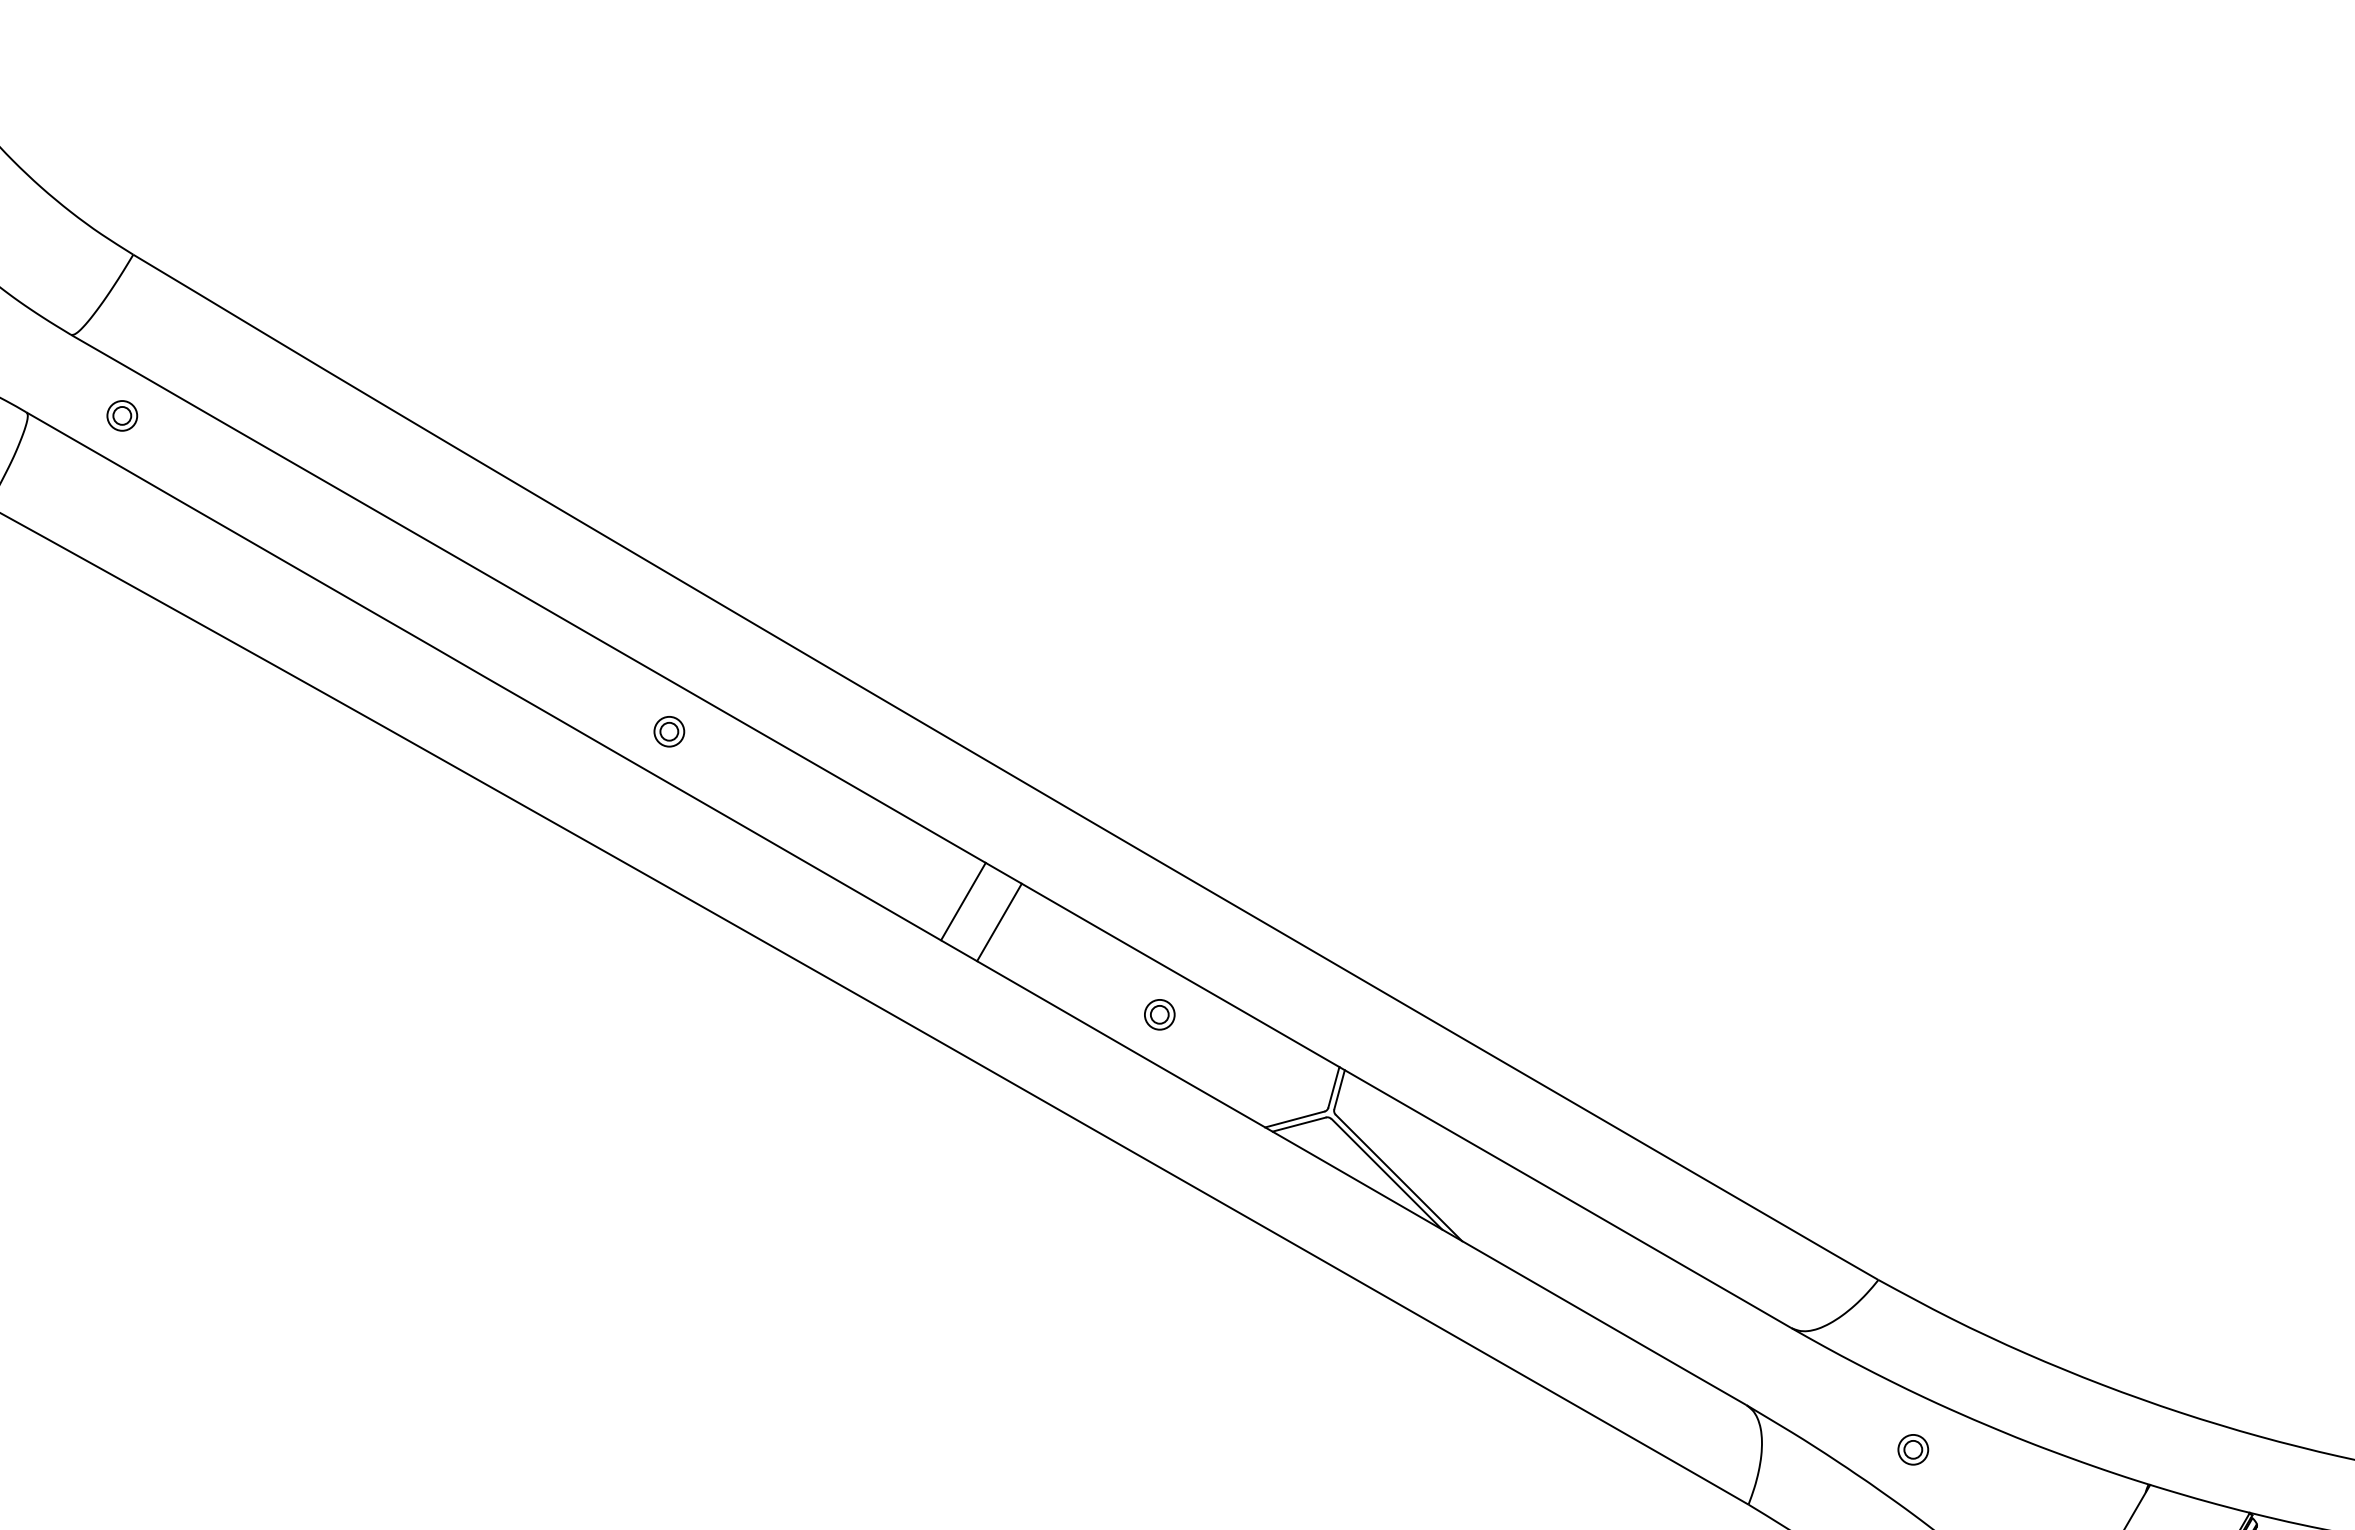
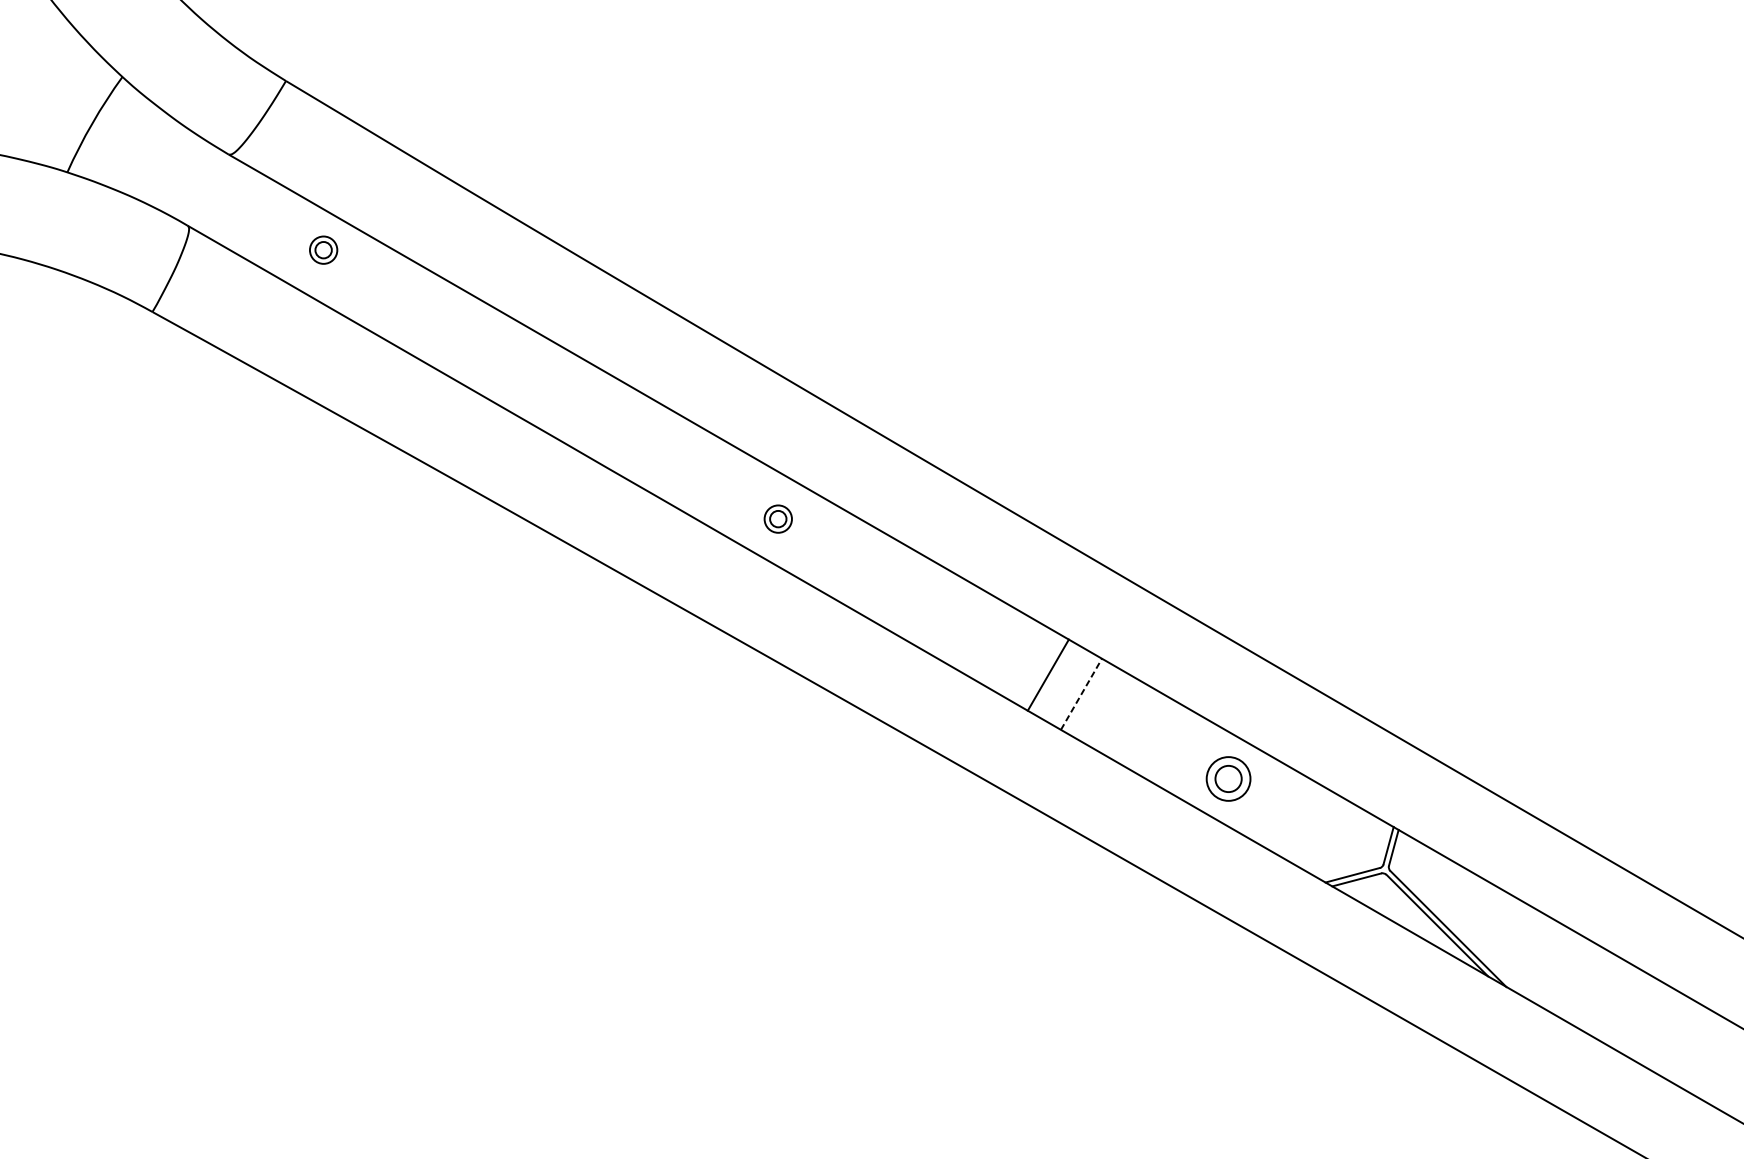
part: (122, 415) -> (323, 249), moved
line: (999, 922) -> (1081, 694), solid -> dashed
part: (1159, 1014) -> (1228, 778), size x1.6

